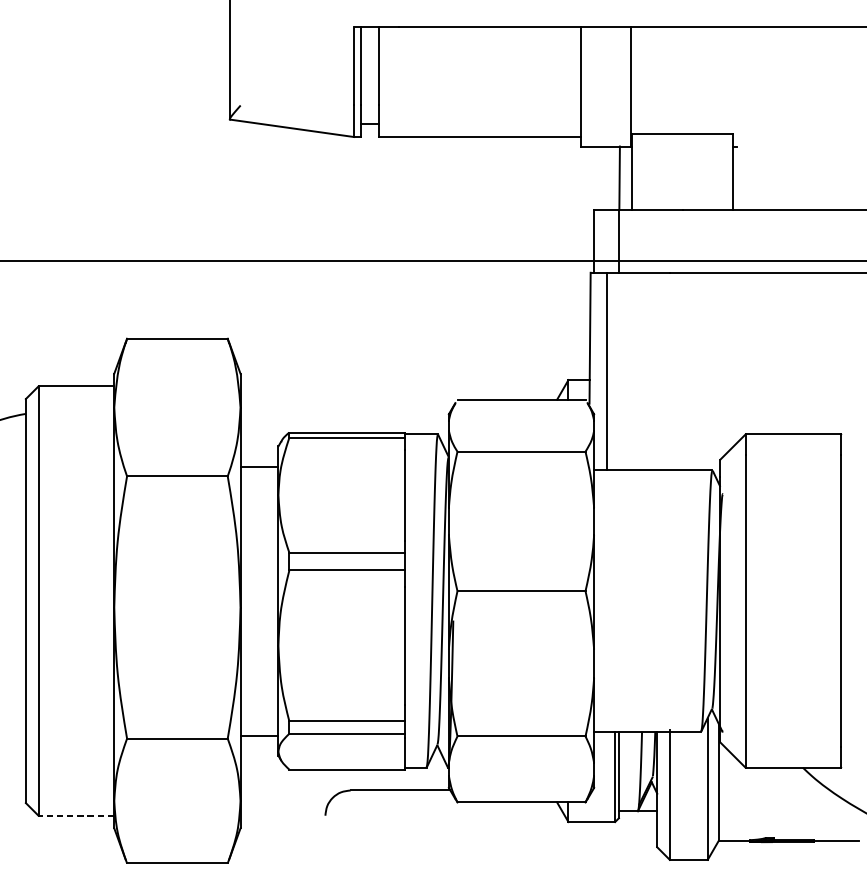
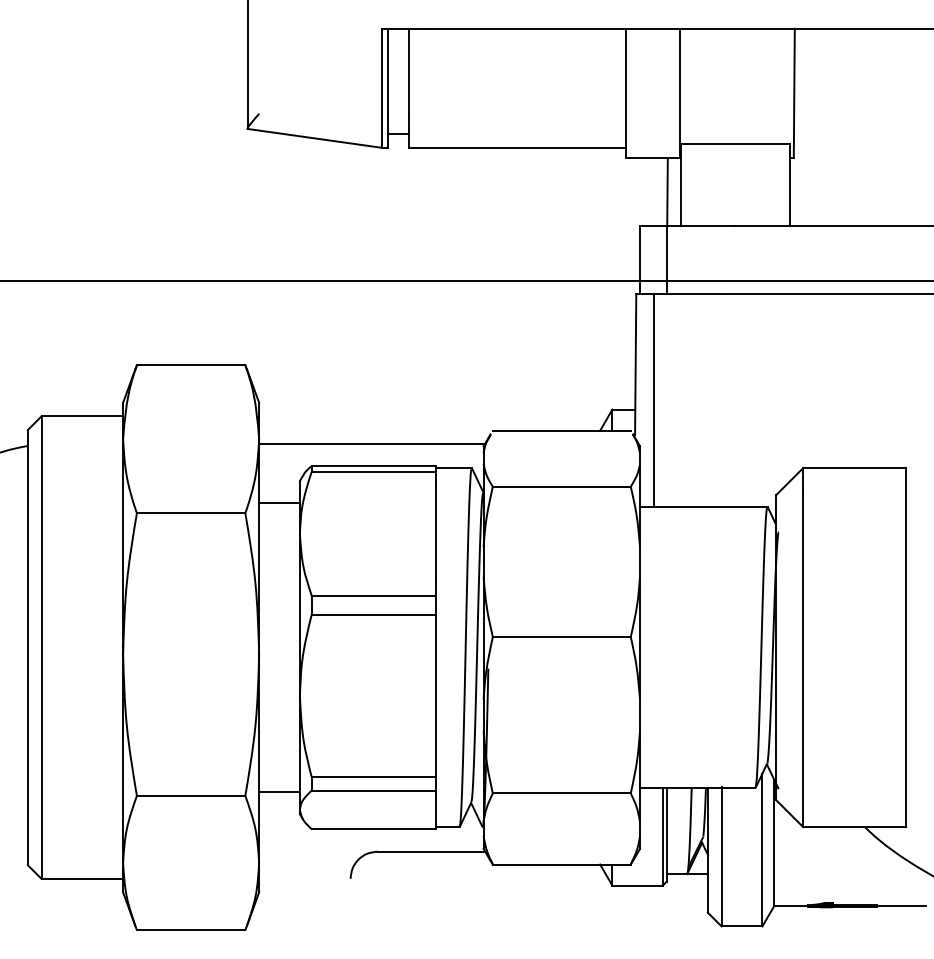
line: (736, 85) -> (793, 92), added
line: (345, 411) -> (372, 443), added
line: (76, 815) -> (82, 878), dashed -> solid

